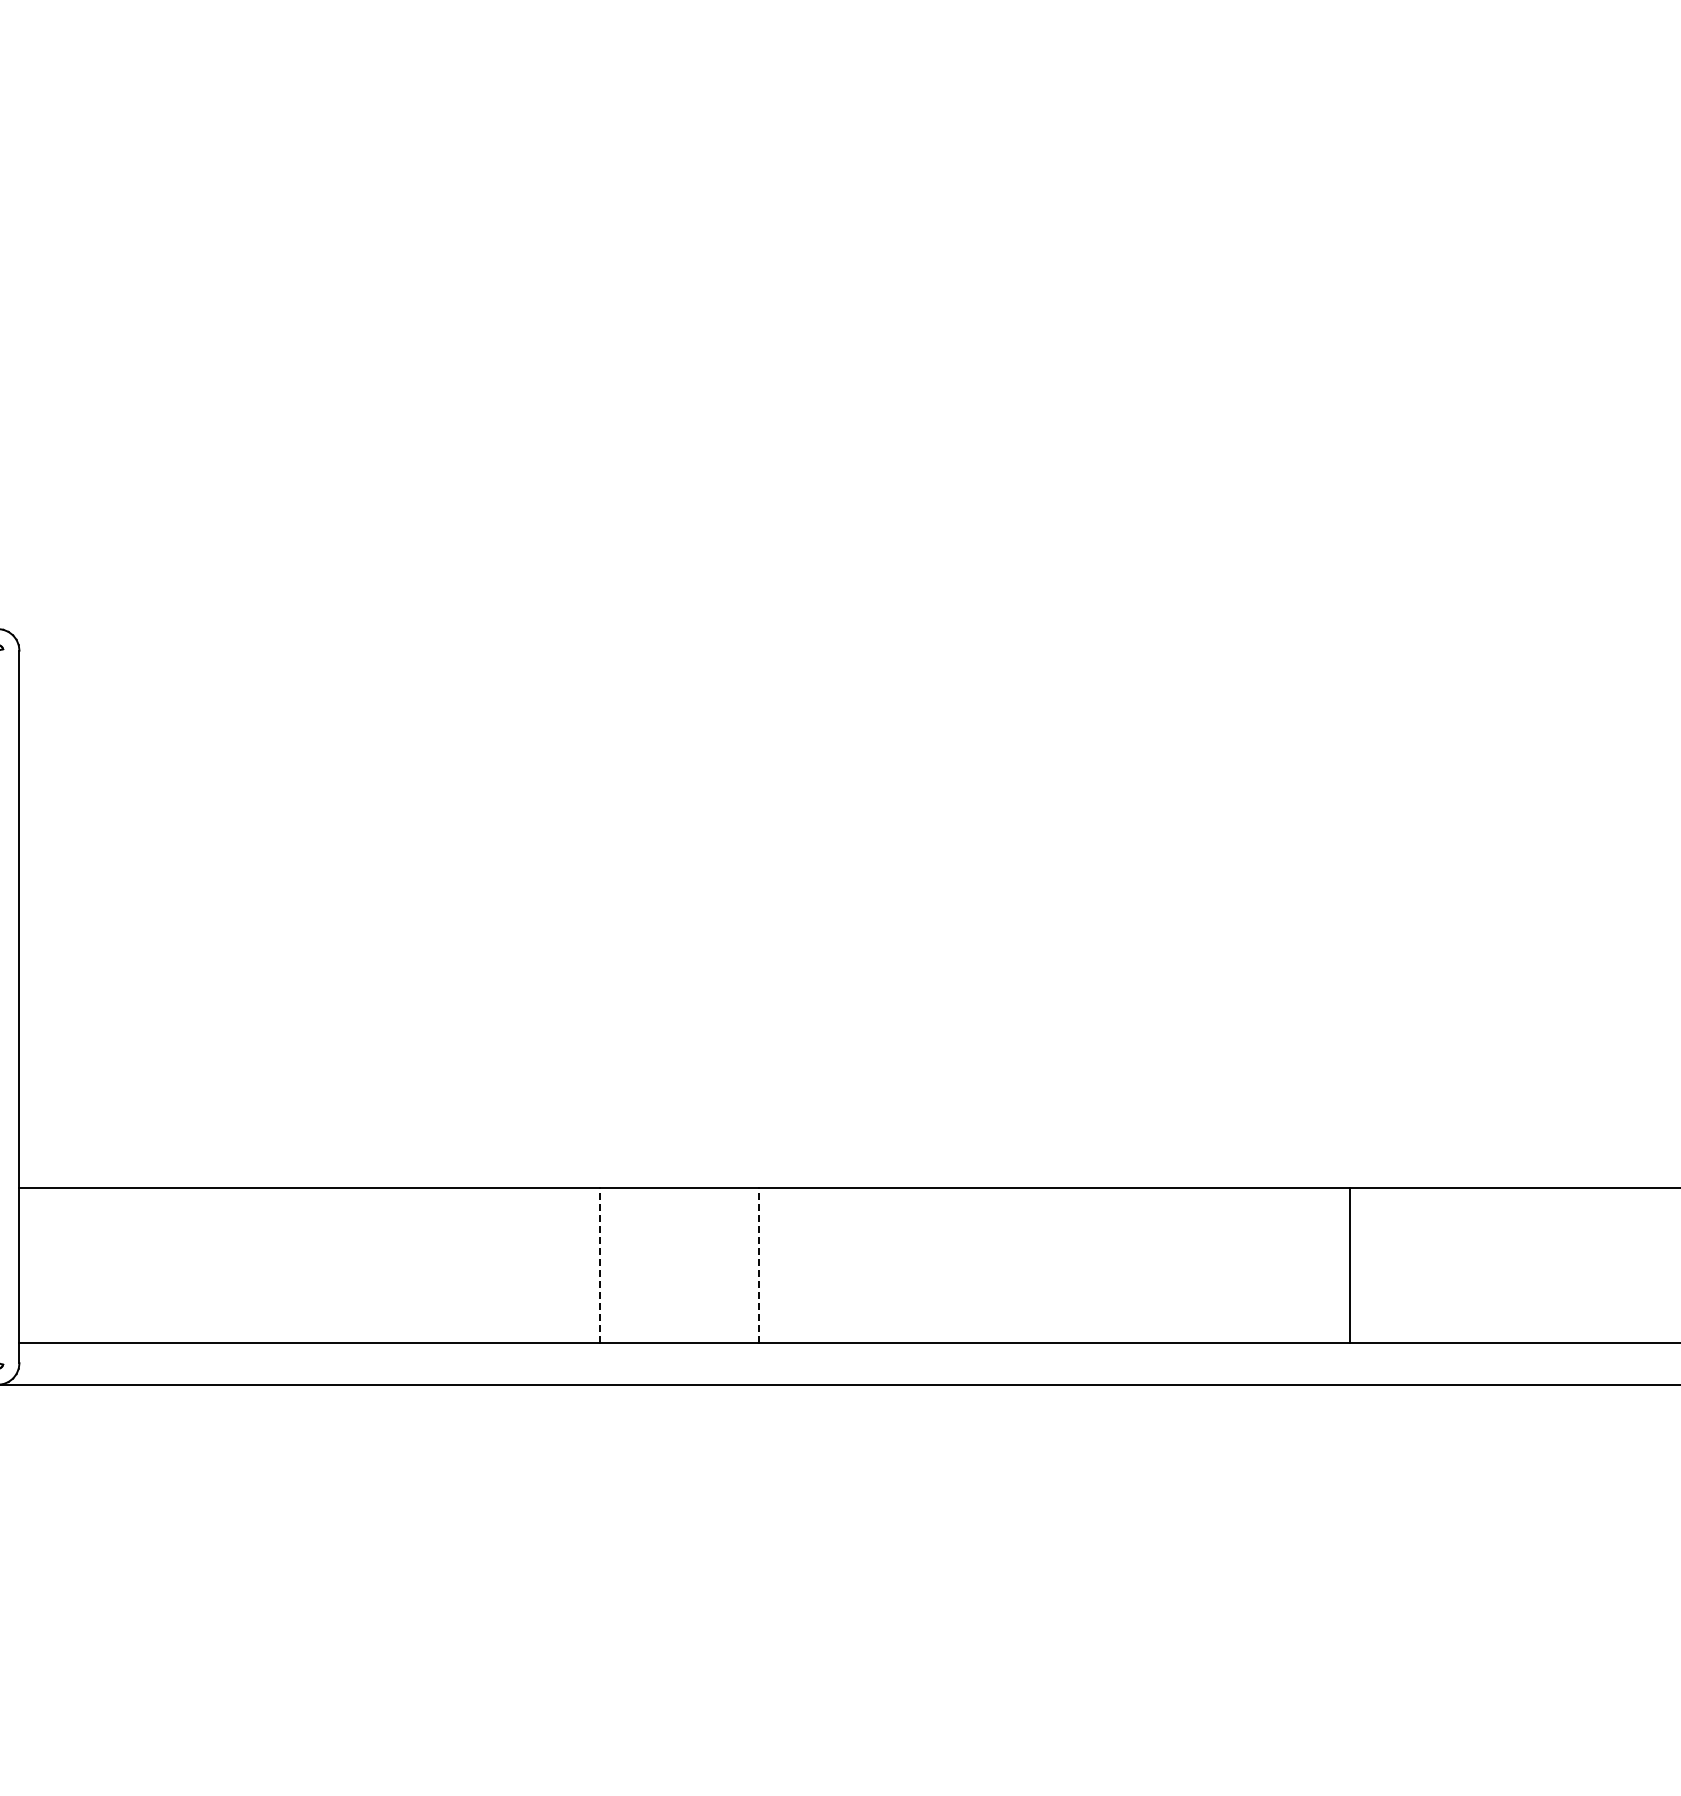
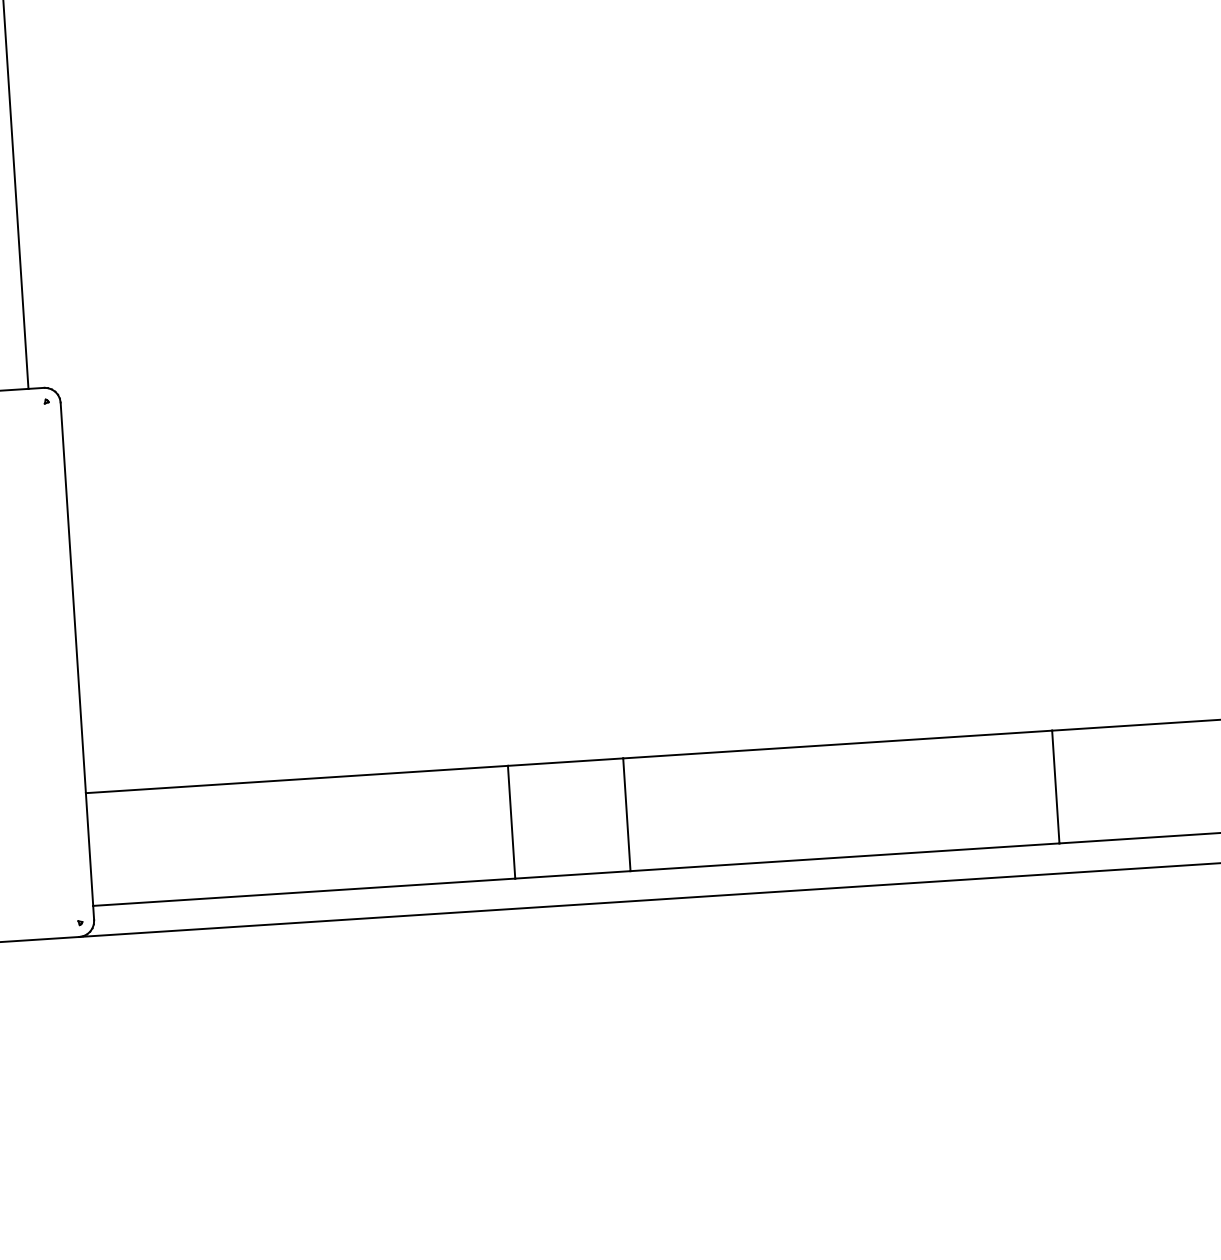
line: (600, 1265) -> (511, 821), dashed -> solid
line: (759, 1265) -> (627, 814), dashed -> solid

